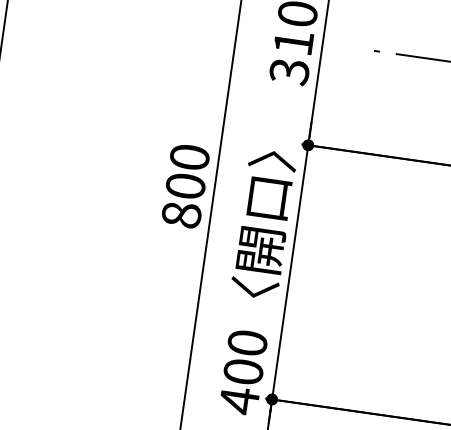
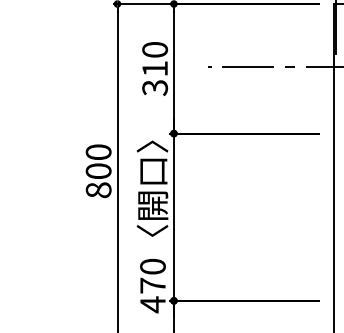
text: (242, 371) -> (152, 285), 400 -> 470

